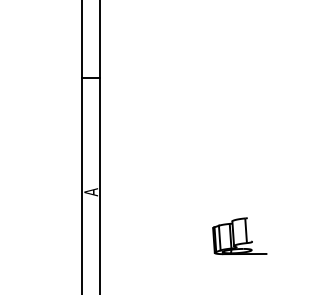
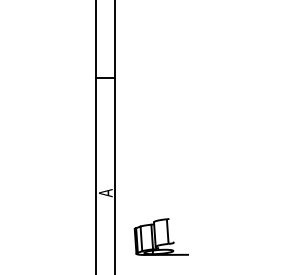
part: (239, 236) -> (161, 237), moved

